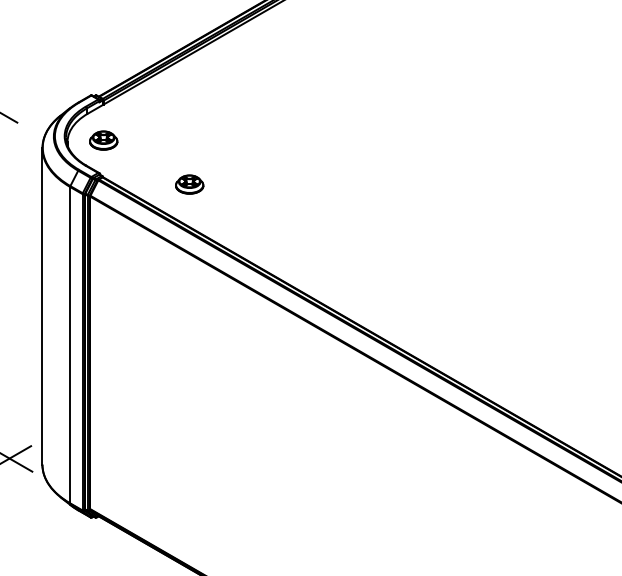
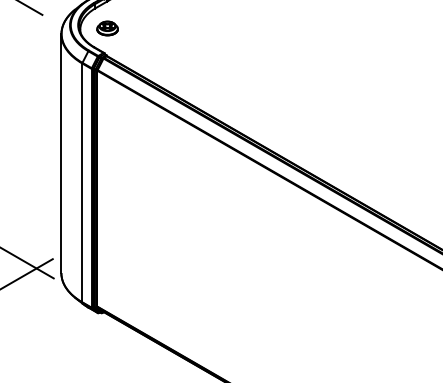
part: (189, 184) -> (172, 61), removed

